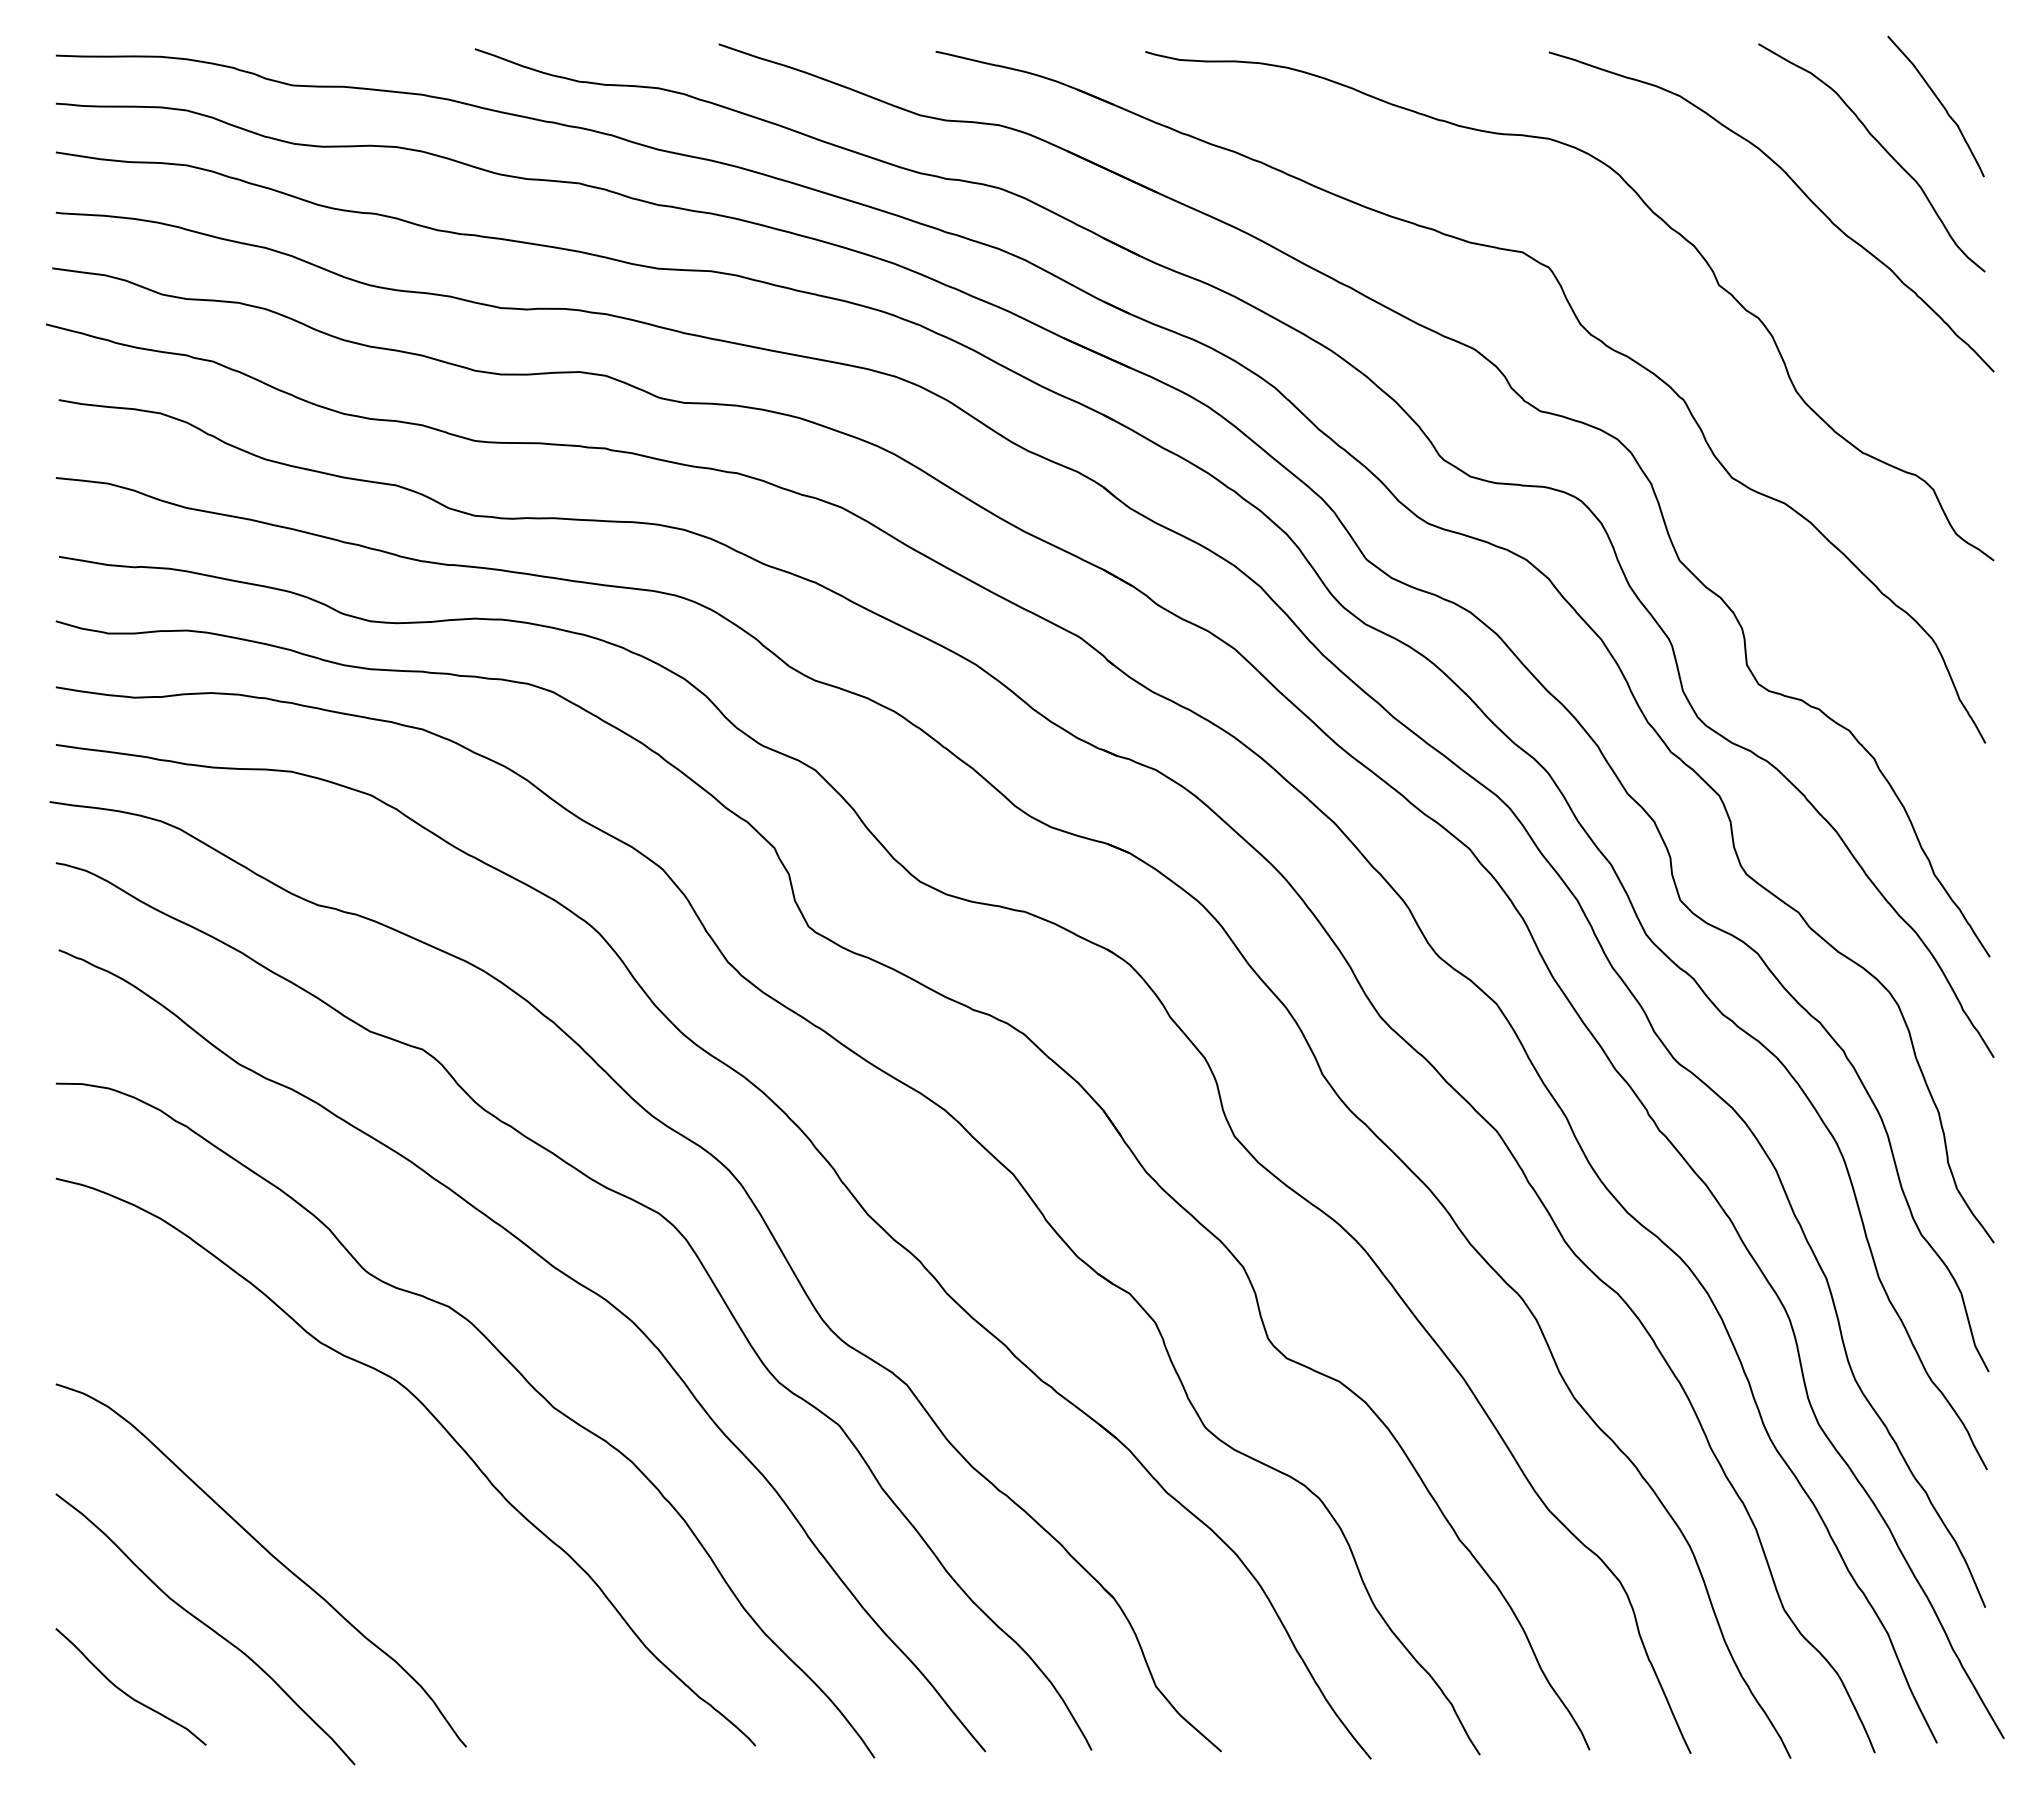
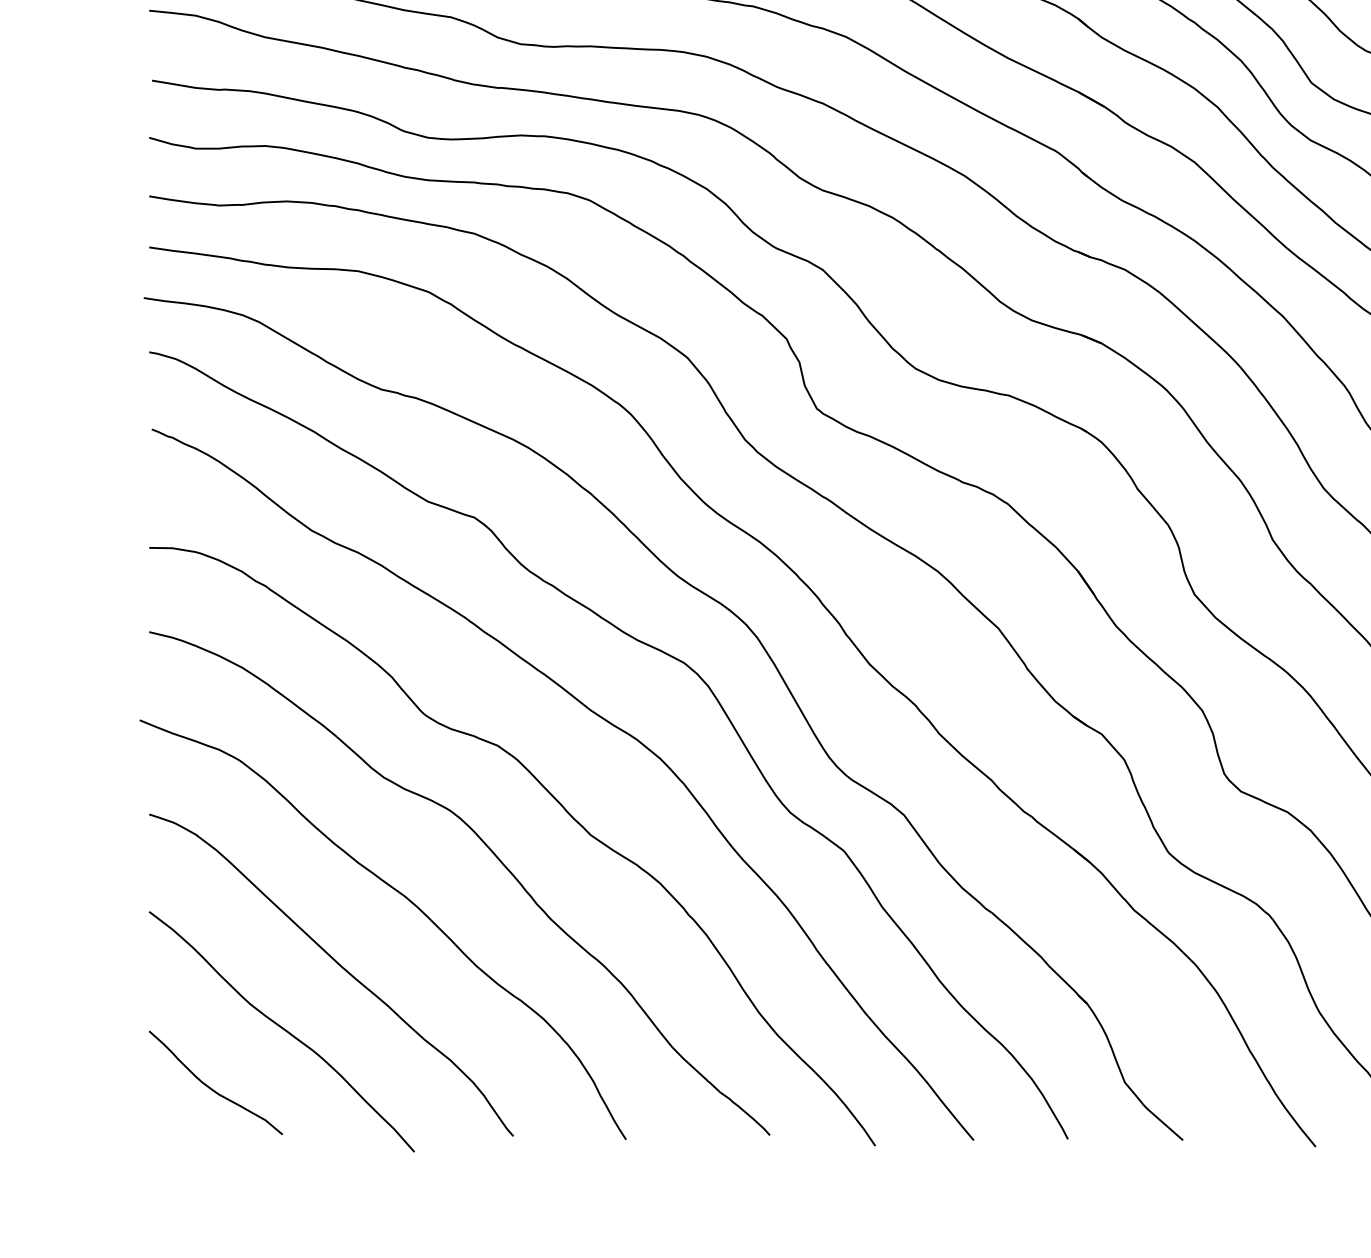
curve: (345, 1479) -> (406, 898), added

